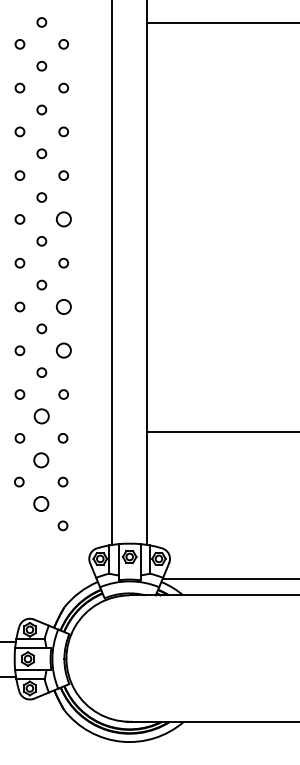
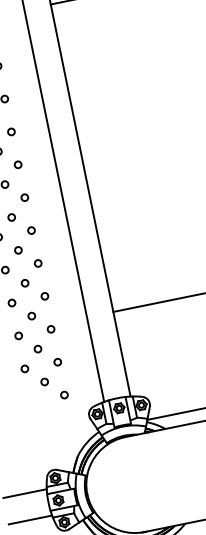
circle: (63, 219) -> (17, 164), size x0.62
circle: (63, 306) -> (31, 230), size x0.62
circle: (63, 350) -> (37, 263), size x0.62
circle: (41, 416) -> (31, 316), size x0.62
circle: (40, 459) -> (37, 348), size x0.62
circle: (40, 503) -> (44, 381), size x0.62

